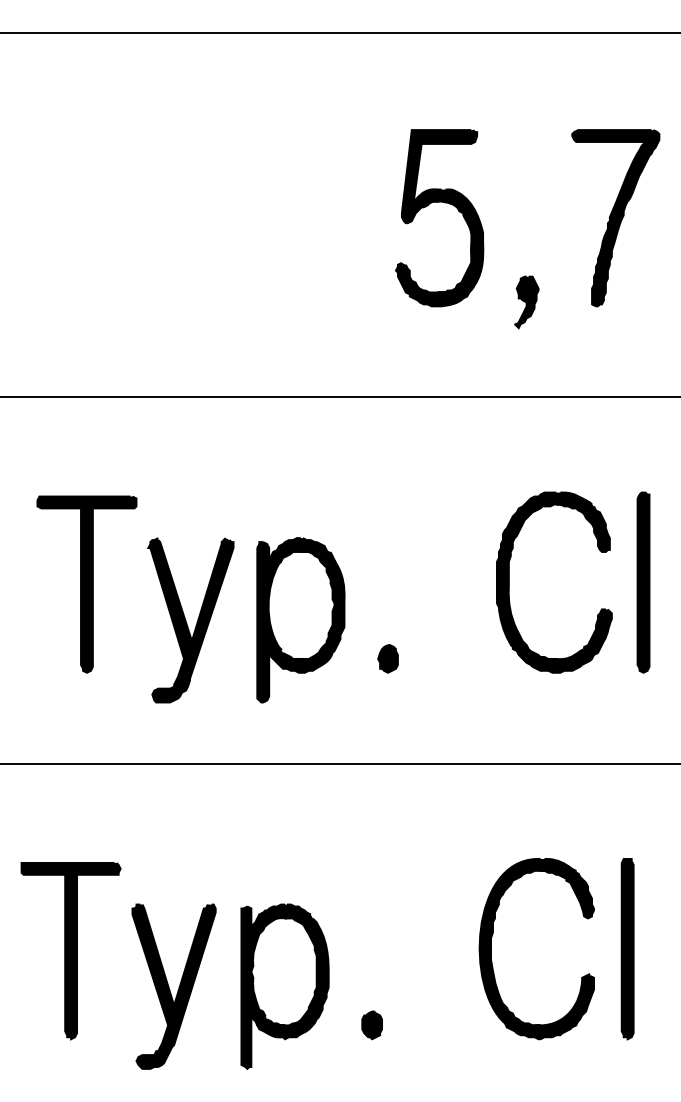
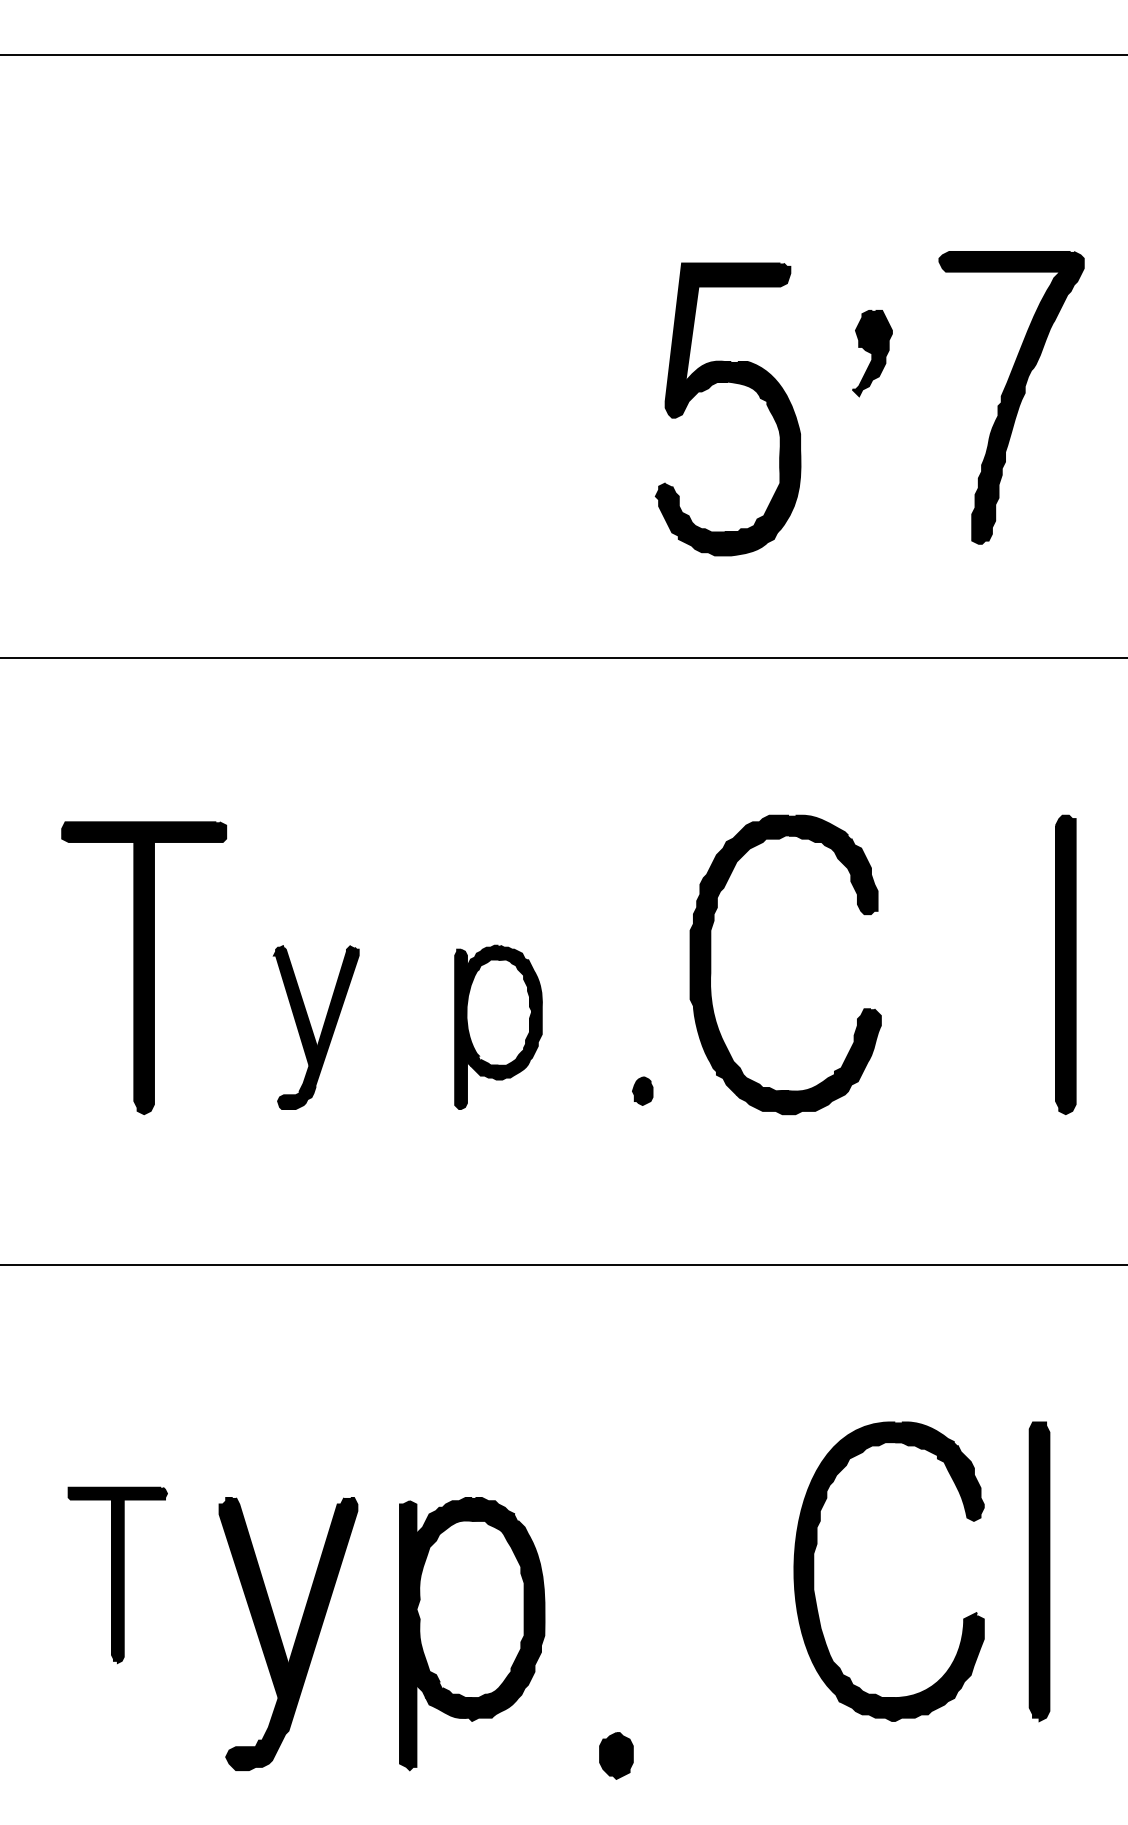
part: (444, 203) -> (736, 385), moved
part: (615, 218) -> (1011, 398), moved
part: (526, 302) -> (871, 353), moved
part: (509, 582) -> (711, 964), moved
part: (190, 620) -> (315, 1027), size x0.6
part: (300, 620) -> (497, 1027), size x0.6
part: (387, 658) -> (641, 1090), size x0.6
part: (70, 951) -> (116, 1575), size x0.6
part: (371, 1025) -> (615, 1756), moved

